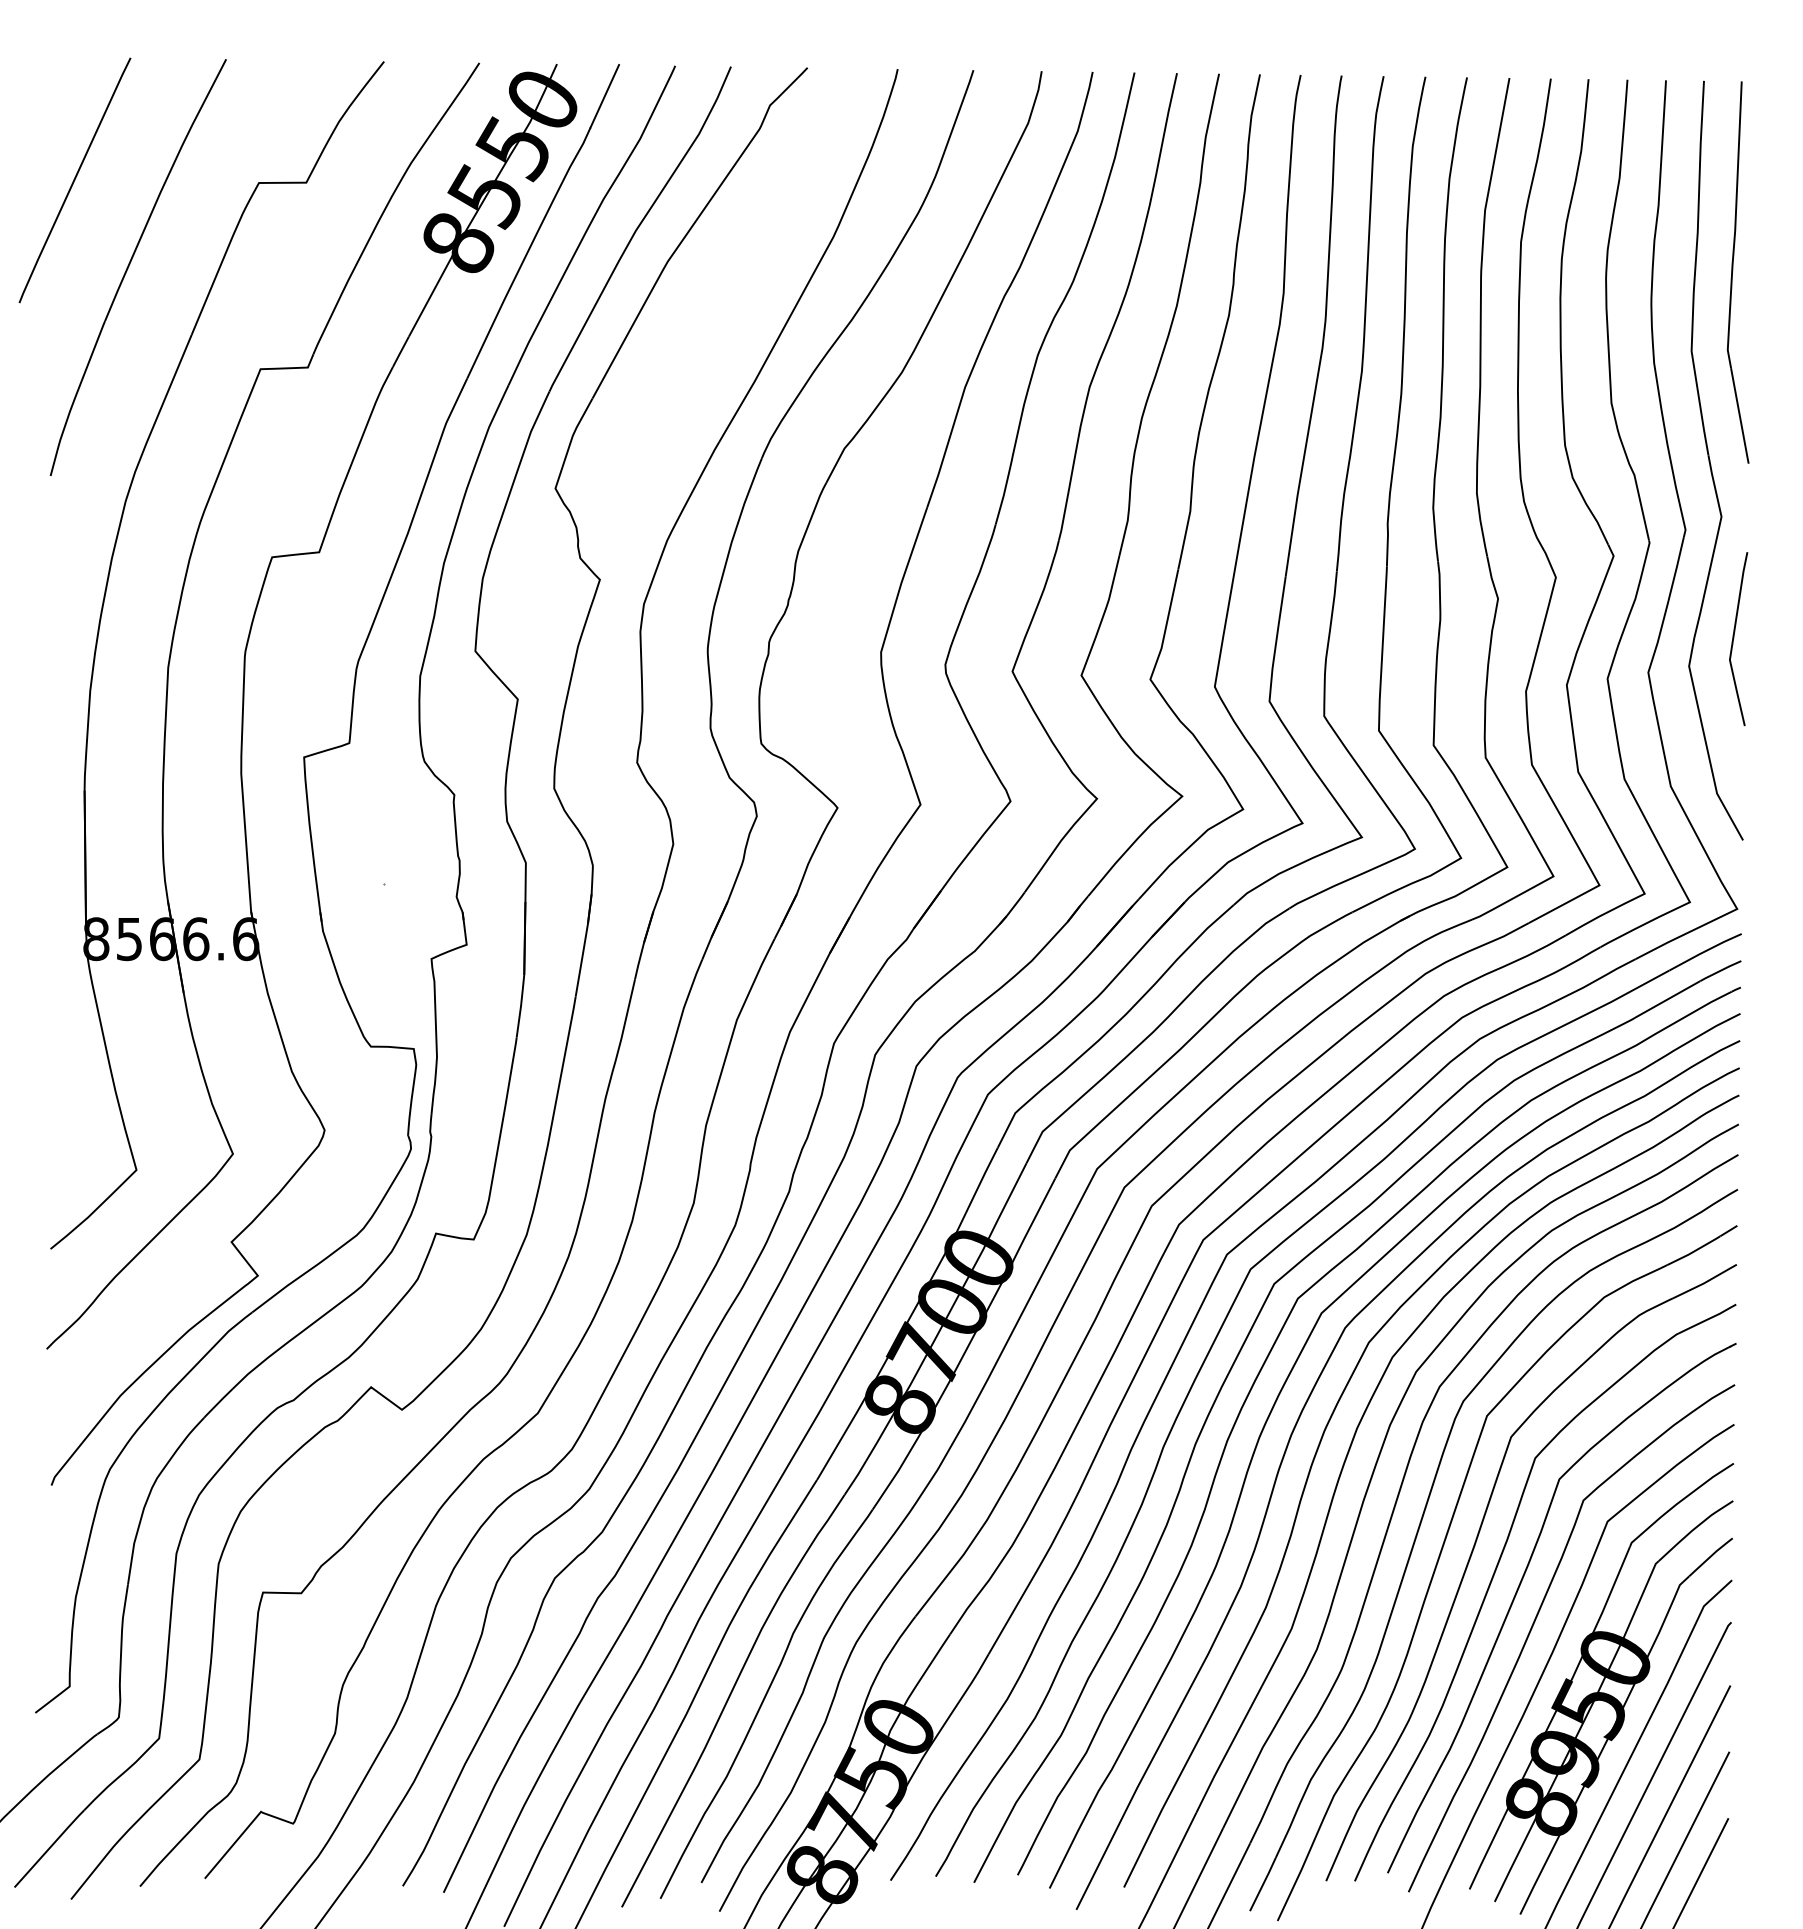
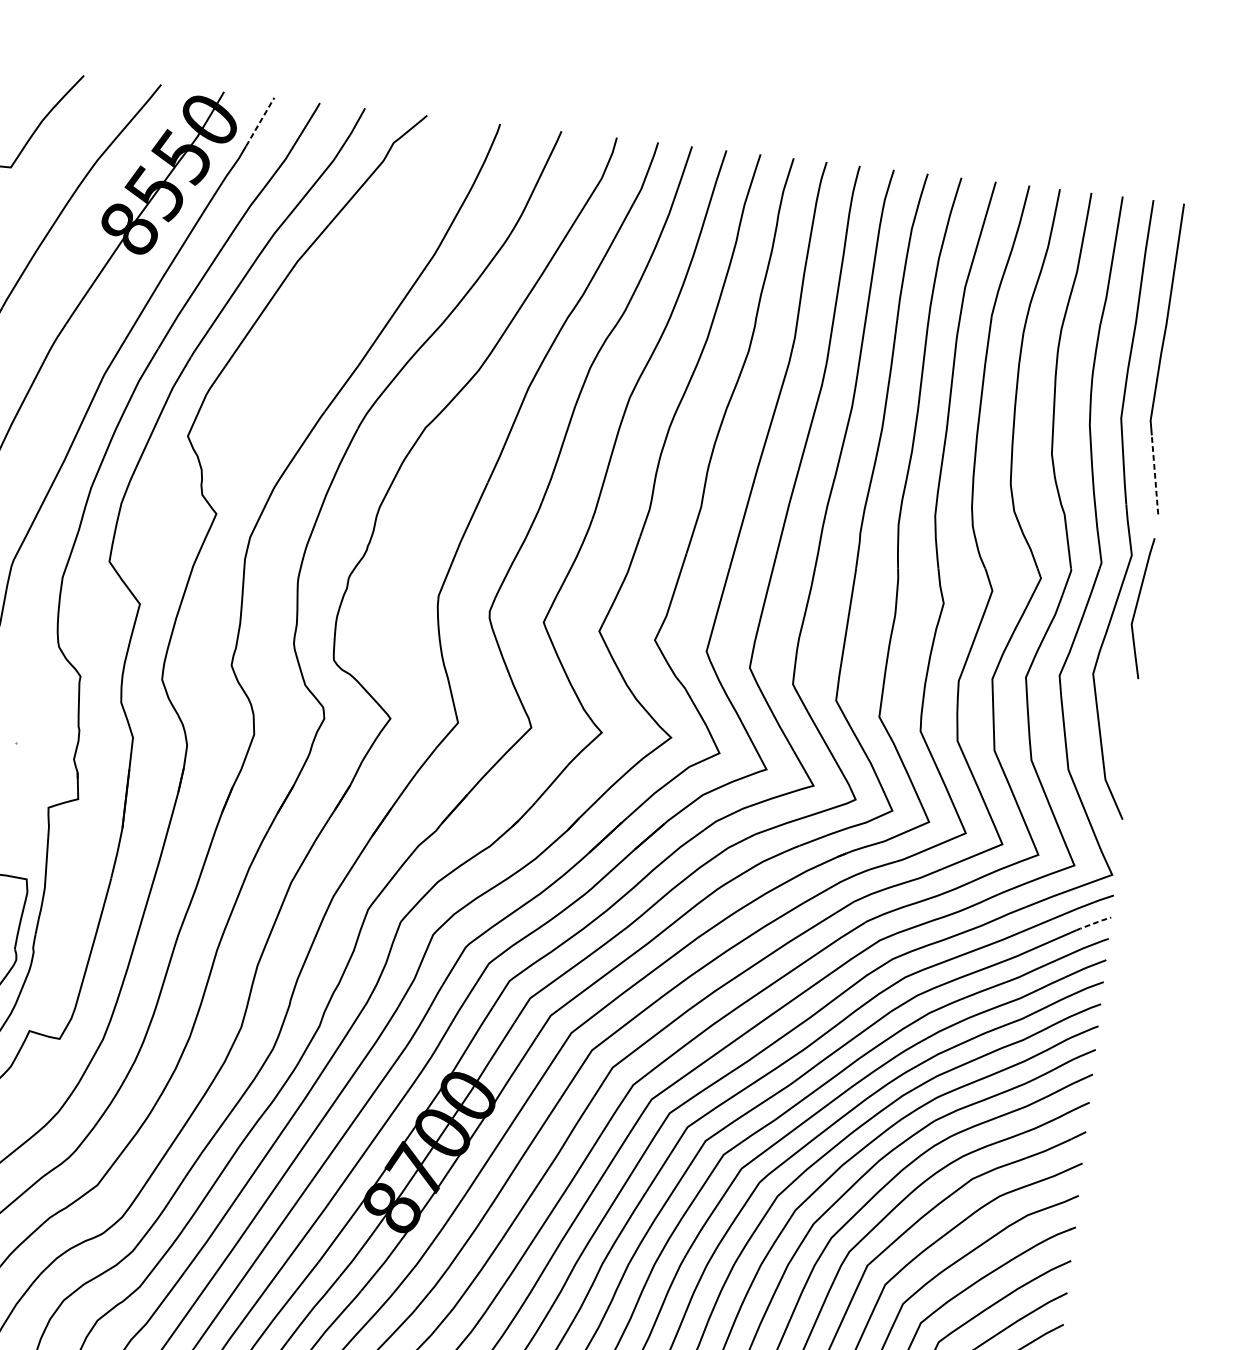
line: (605, 95) -> (260, 121), solid -> dashed
line: (1739, 416) -> (1154, 475), solid -> dashed
curve: (1734, 638) -> (1137, 607), moved
line: (1721, 970) -> (1094, 923), solid -> dashed

